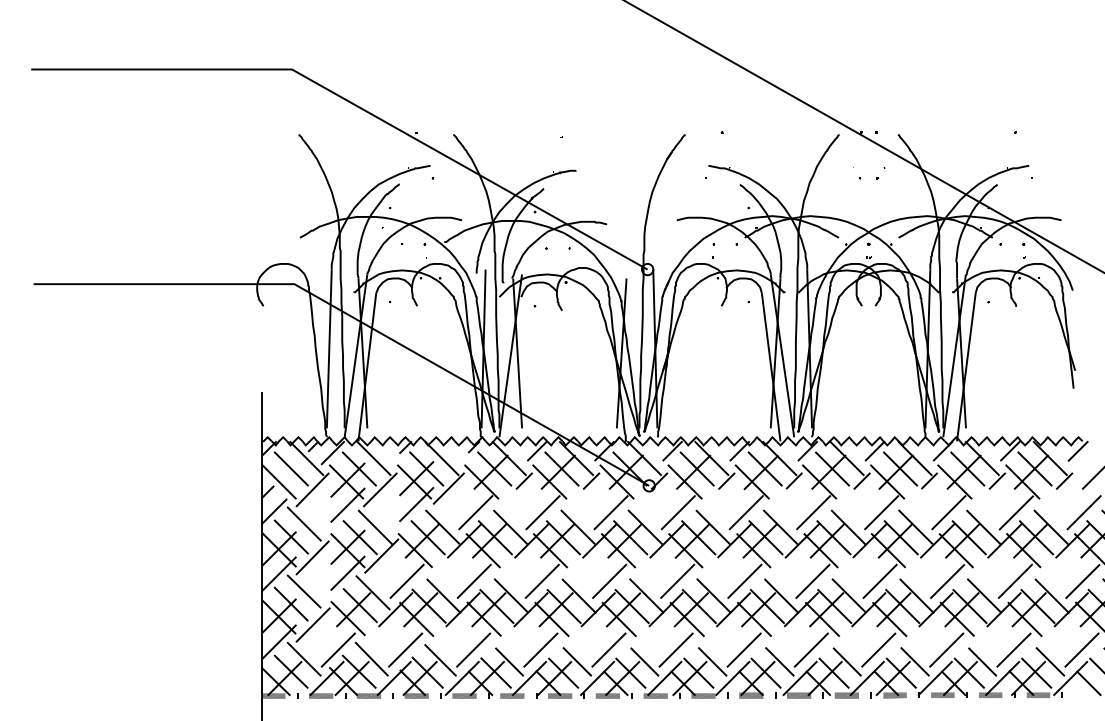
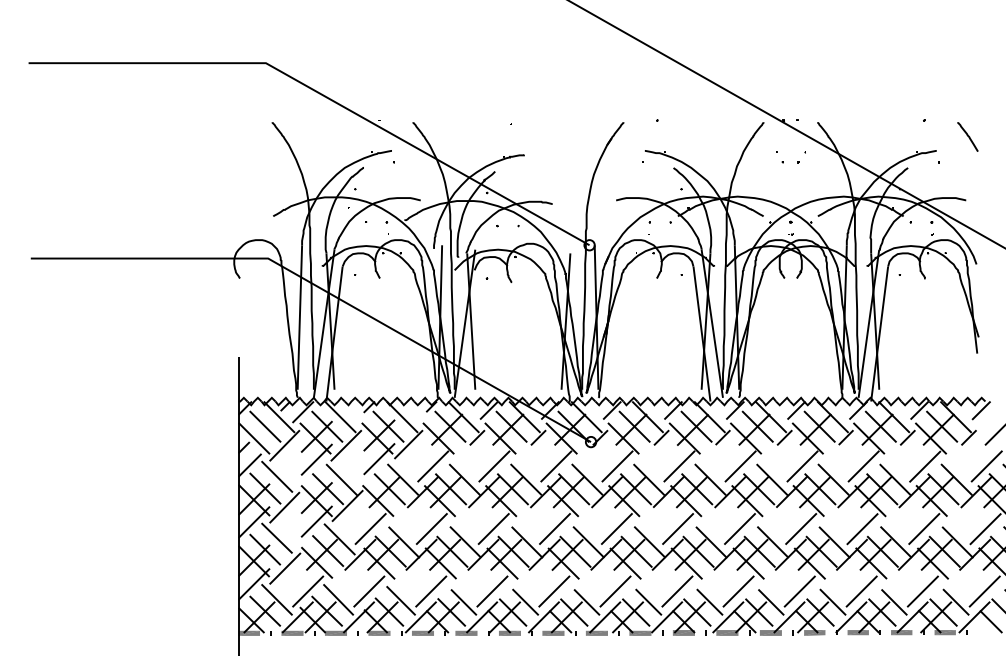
line: (1062, 150) -> (967, 136), added

